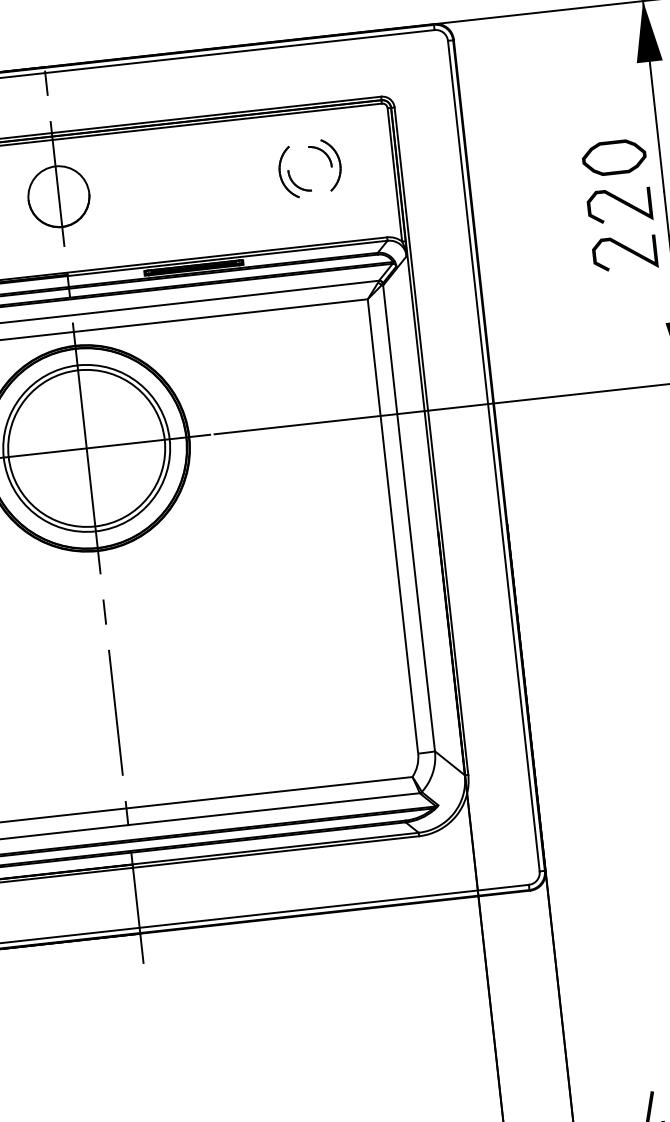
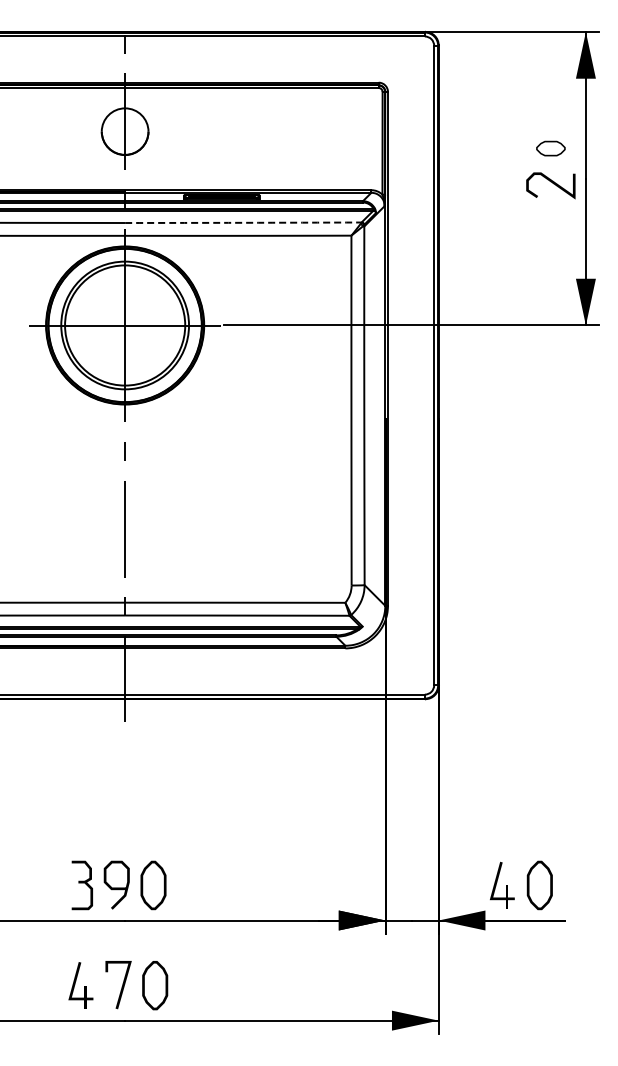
part: (315, 149) -> (324, 117), removed
part: (613, 157) -> (550, 148), size x0.6
curve: (626, 250) -> (552, 220), removed
arc: (225, 297) -> (243, 222), solid -> dashed

